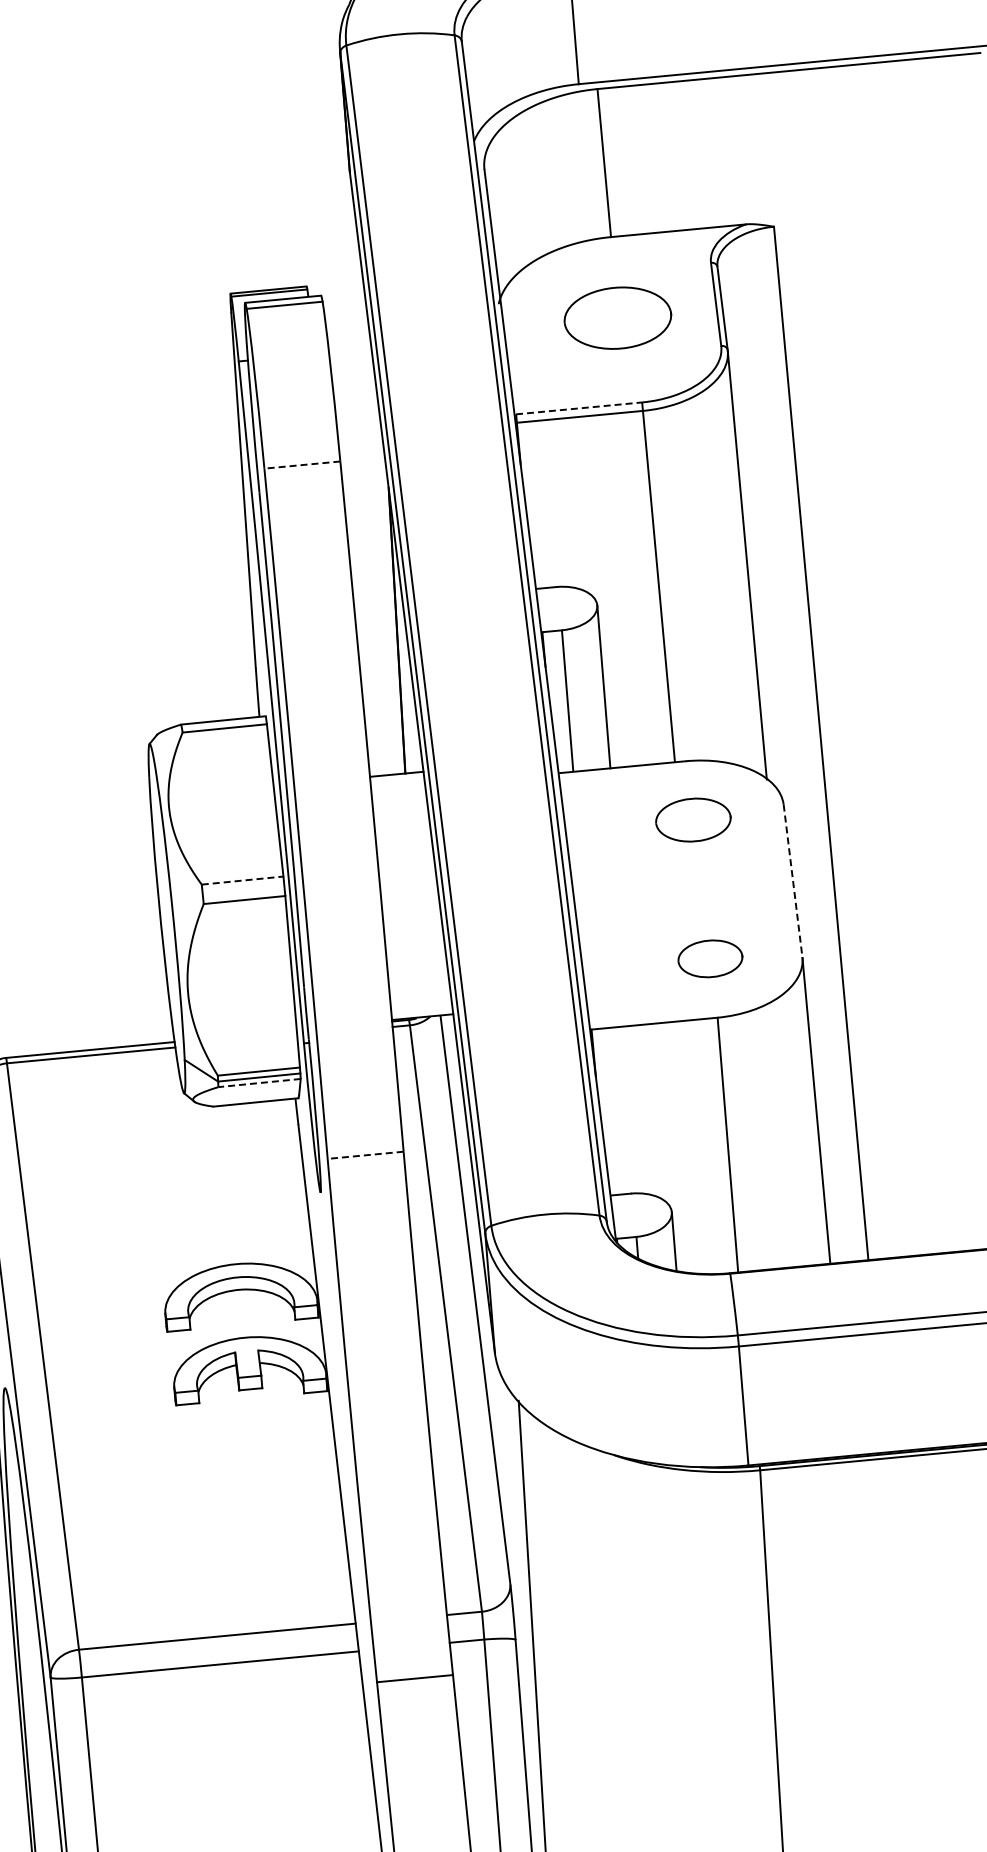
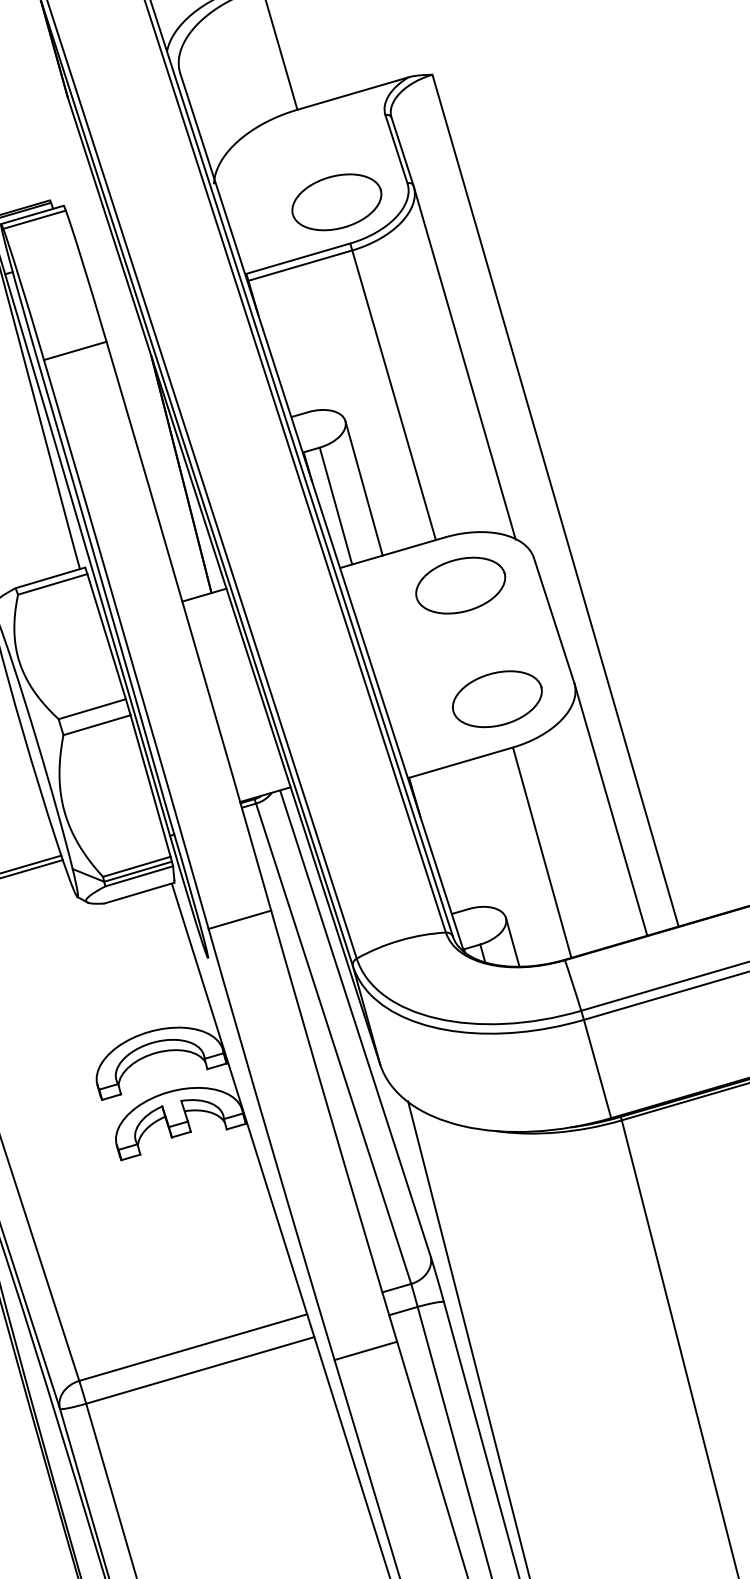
part: (617, 317) -> (336, 201), moved
line: (579, 408) -> (298, 258), dashed -> solid
line: (301, 465) -> (74, 351), dashed -> solid
part: (693, 819) -> (460, 585), size x1.43
line: (243, 880) -> (93, 708), dashed -> solid
line: (793, 880) -> (554, 620), dashed -> solid
part: (710, 958) -> (497, 698), size x1.67
line: (259, 1083) -> (139, 876), dashed -> solid
line: (365, 1155) -> (239, 919), dashed -> solid

